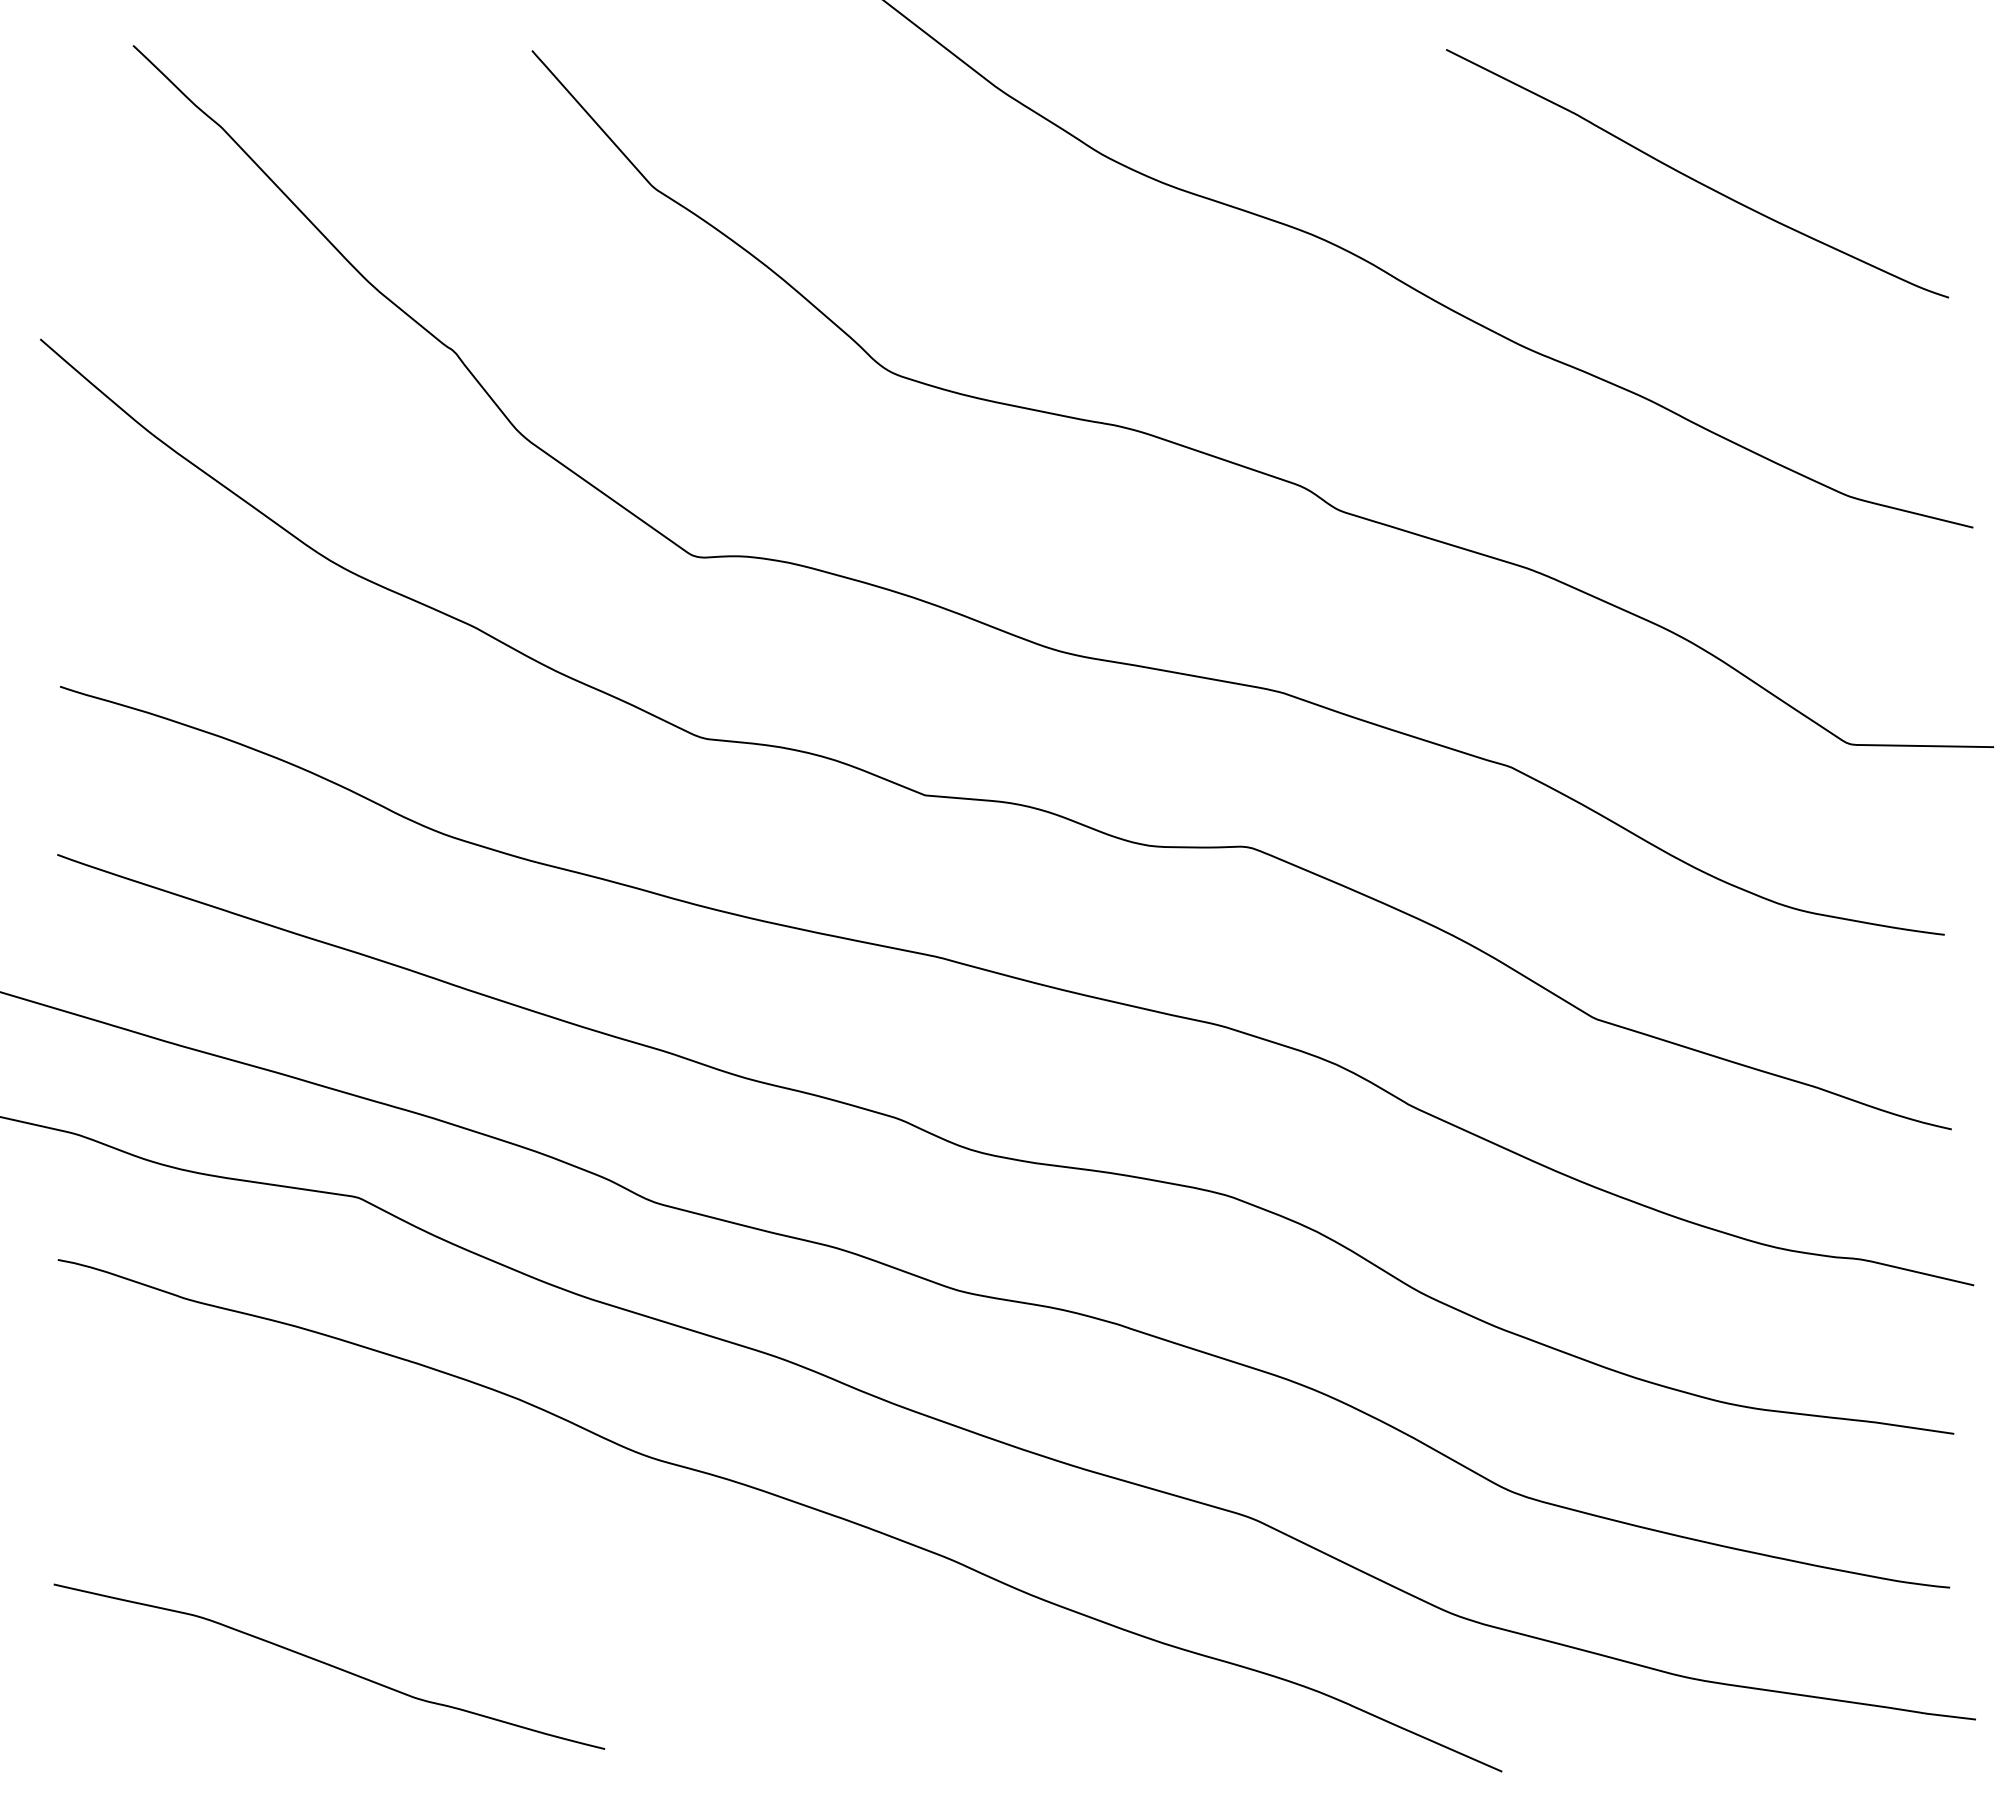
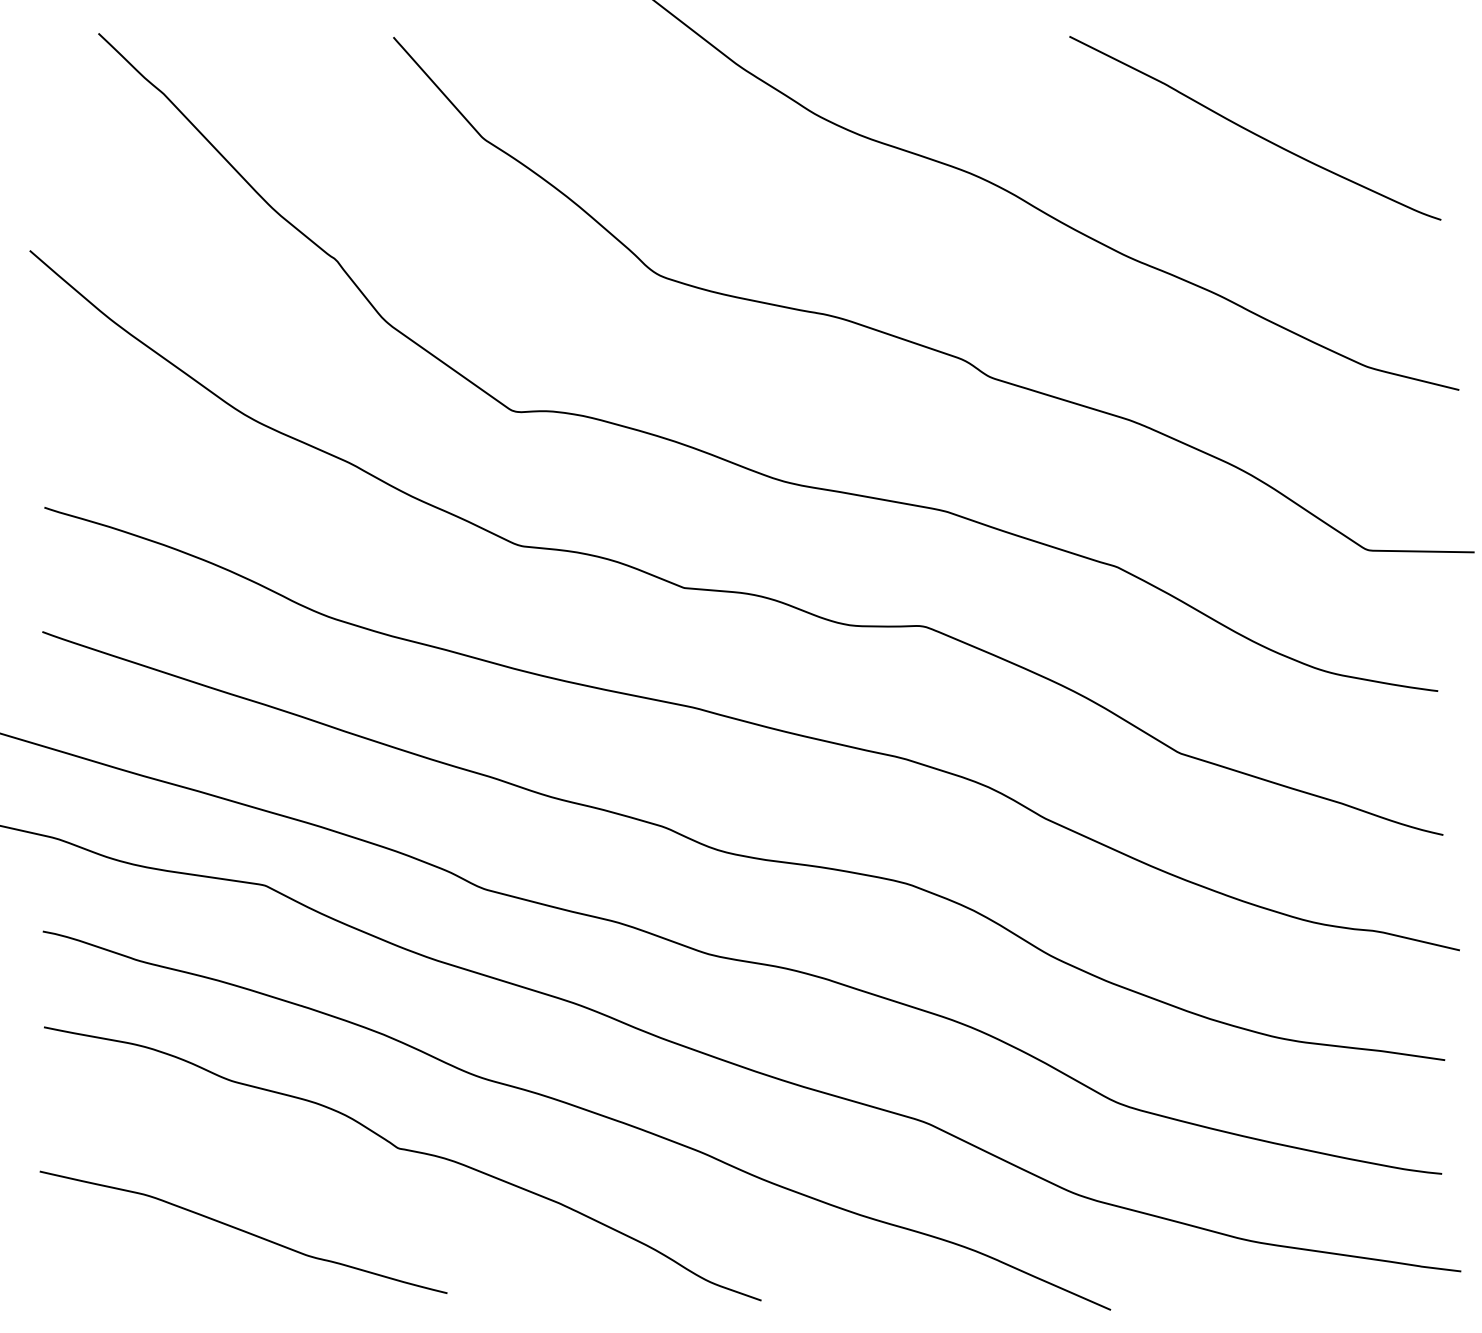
curve: (549, 1556) -> (406, 1150), added

